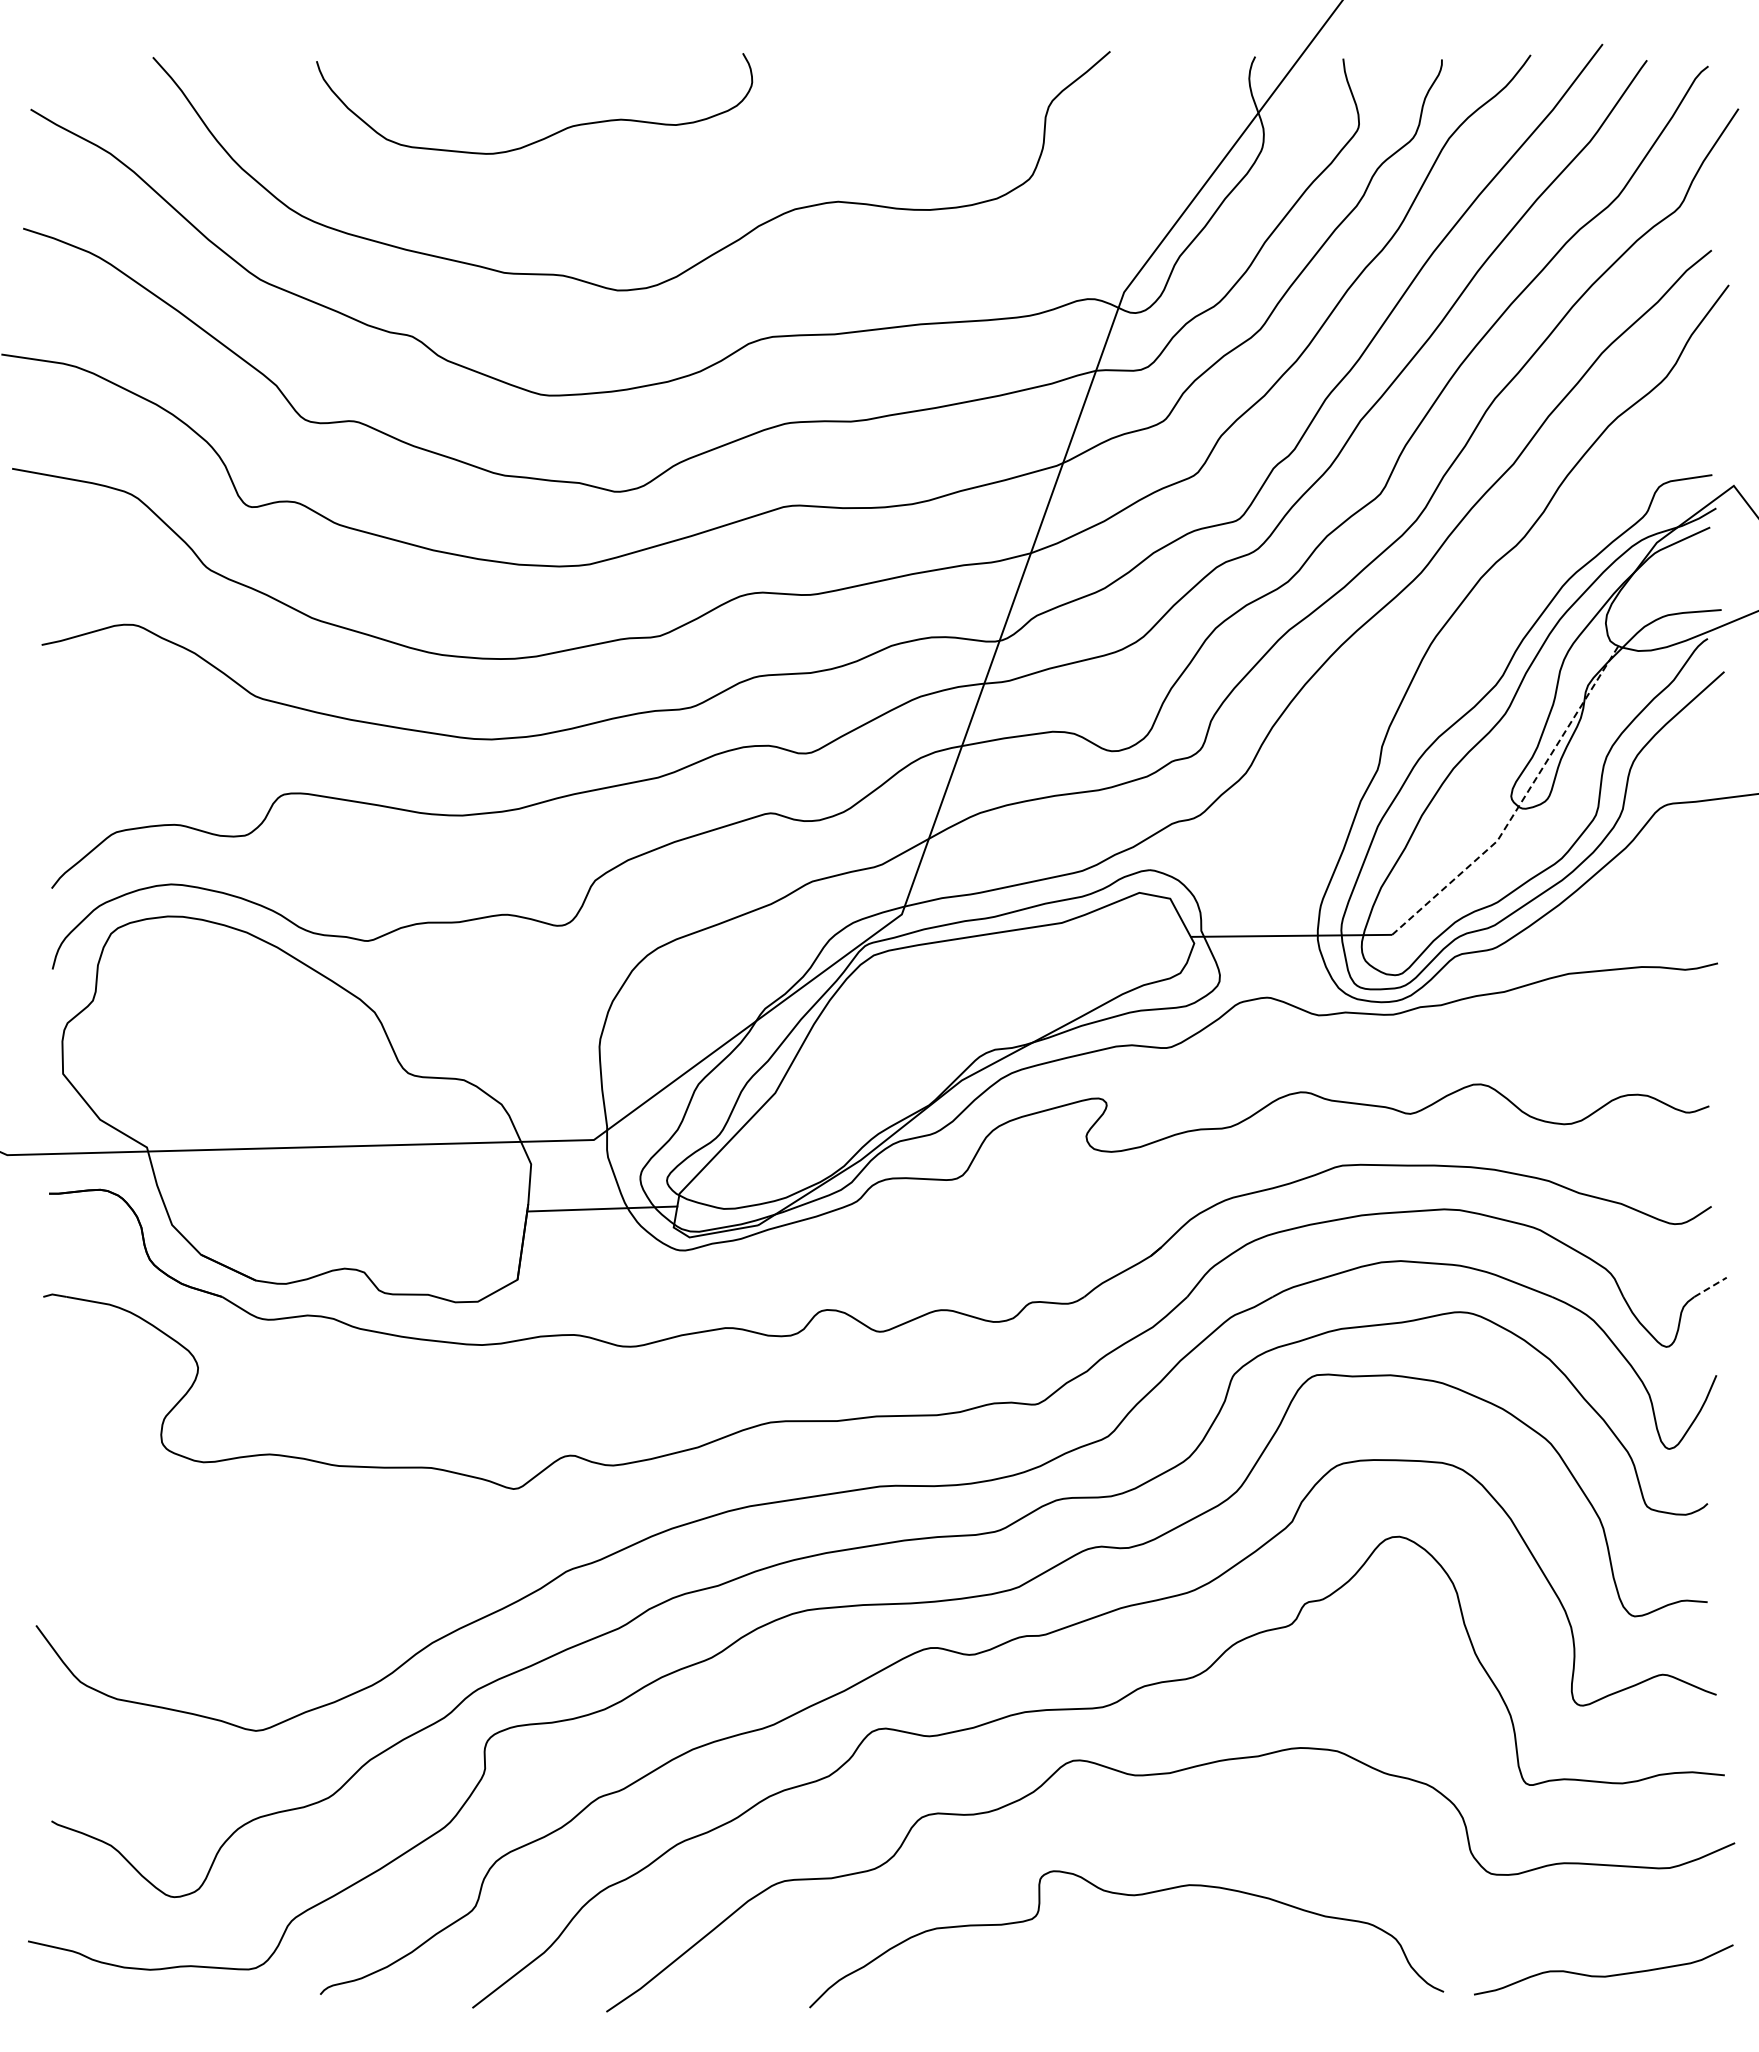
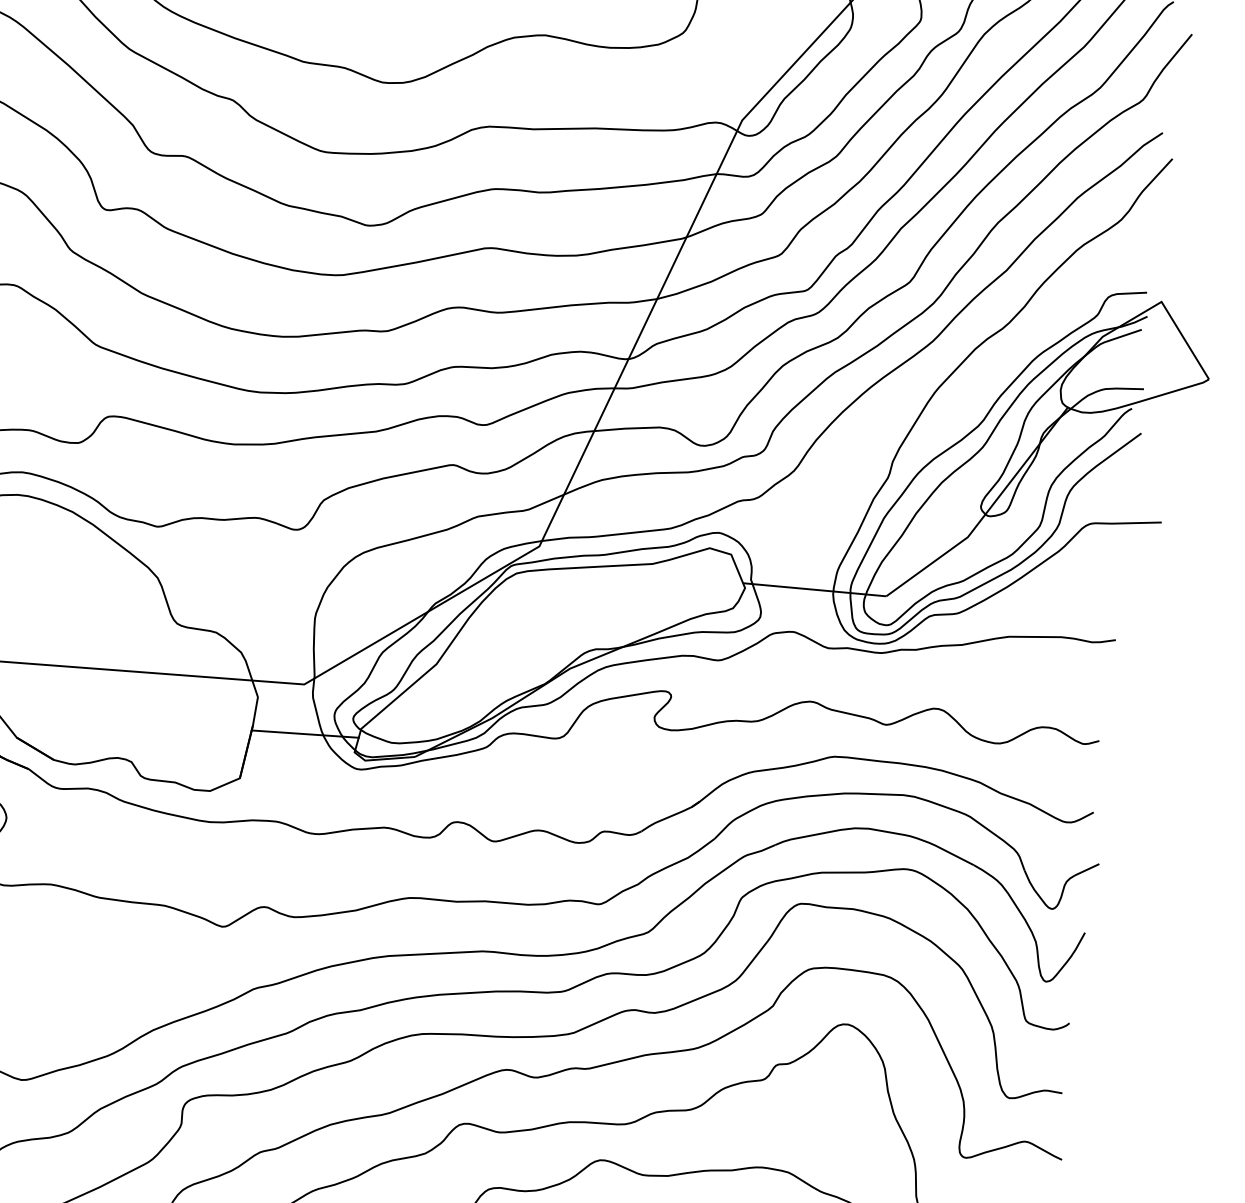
line: (1520, 803) -> (987, 512), dashed -> solid
line: (1710, 1287) -> (1087, 869), dashed -> solid

